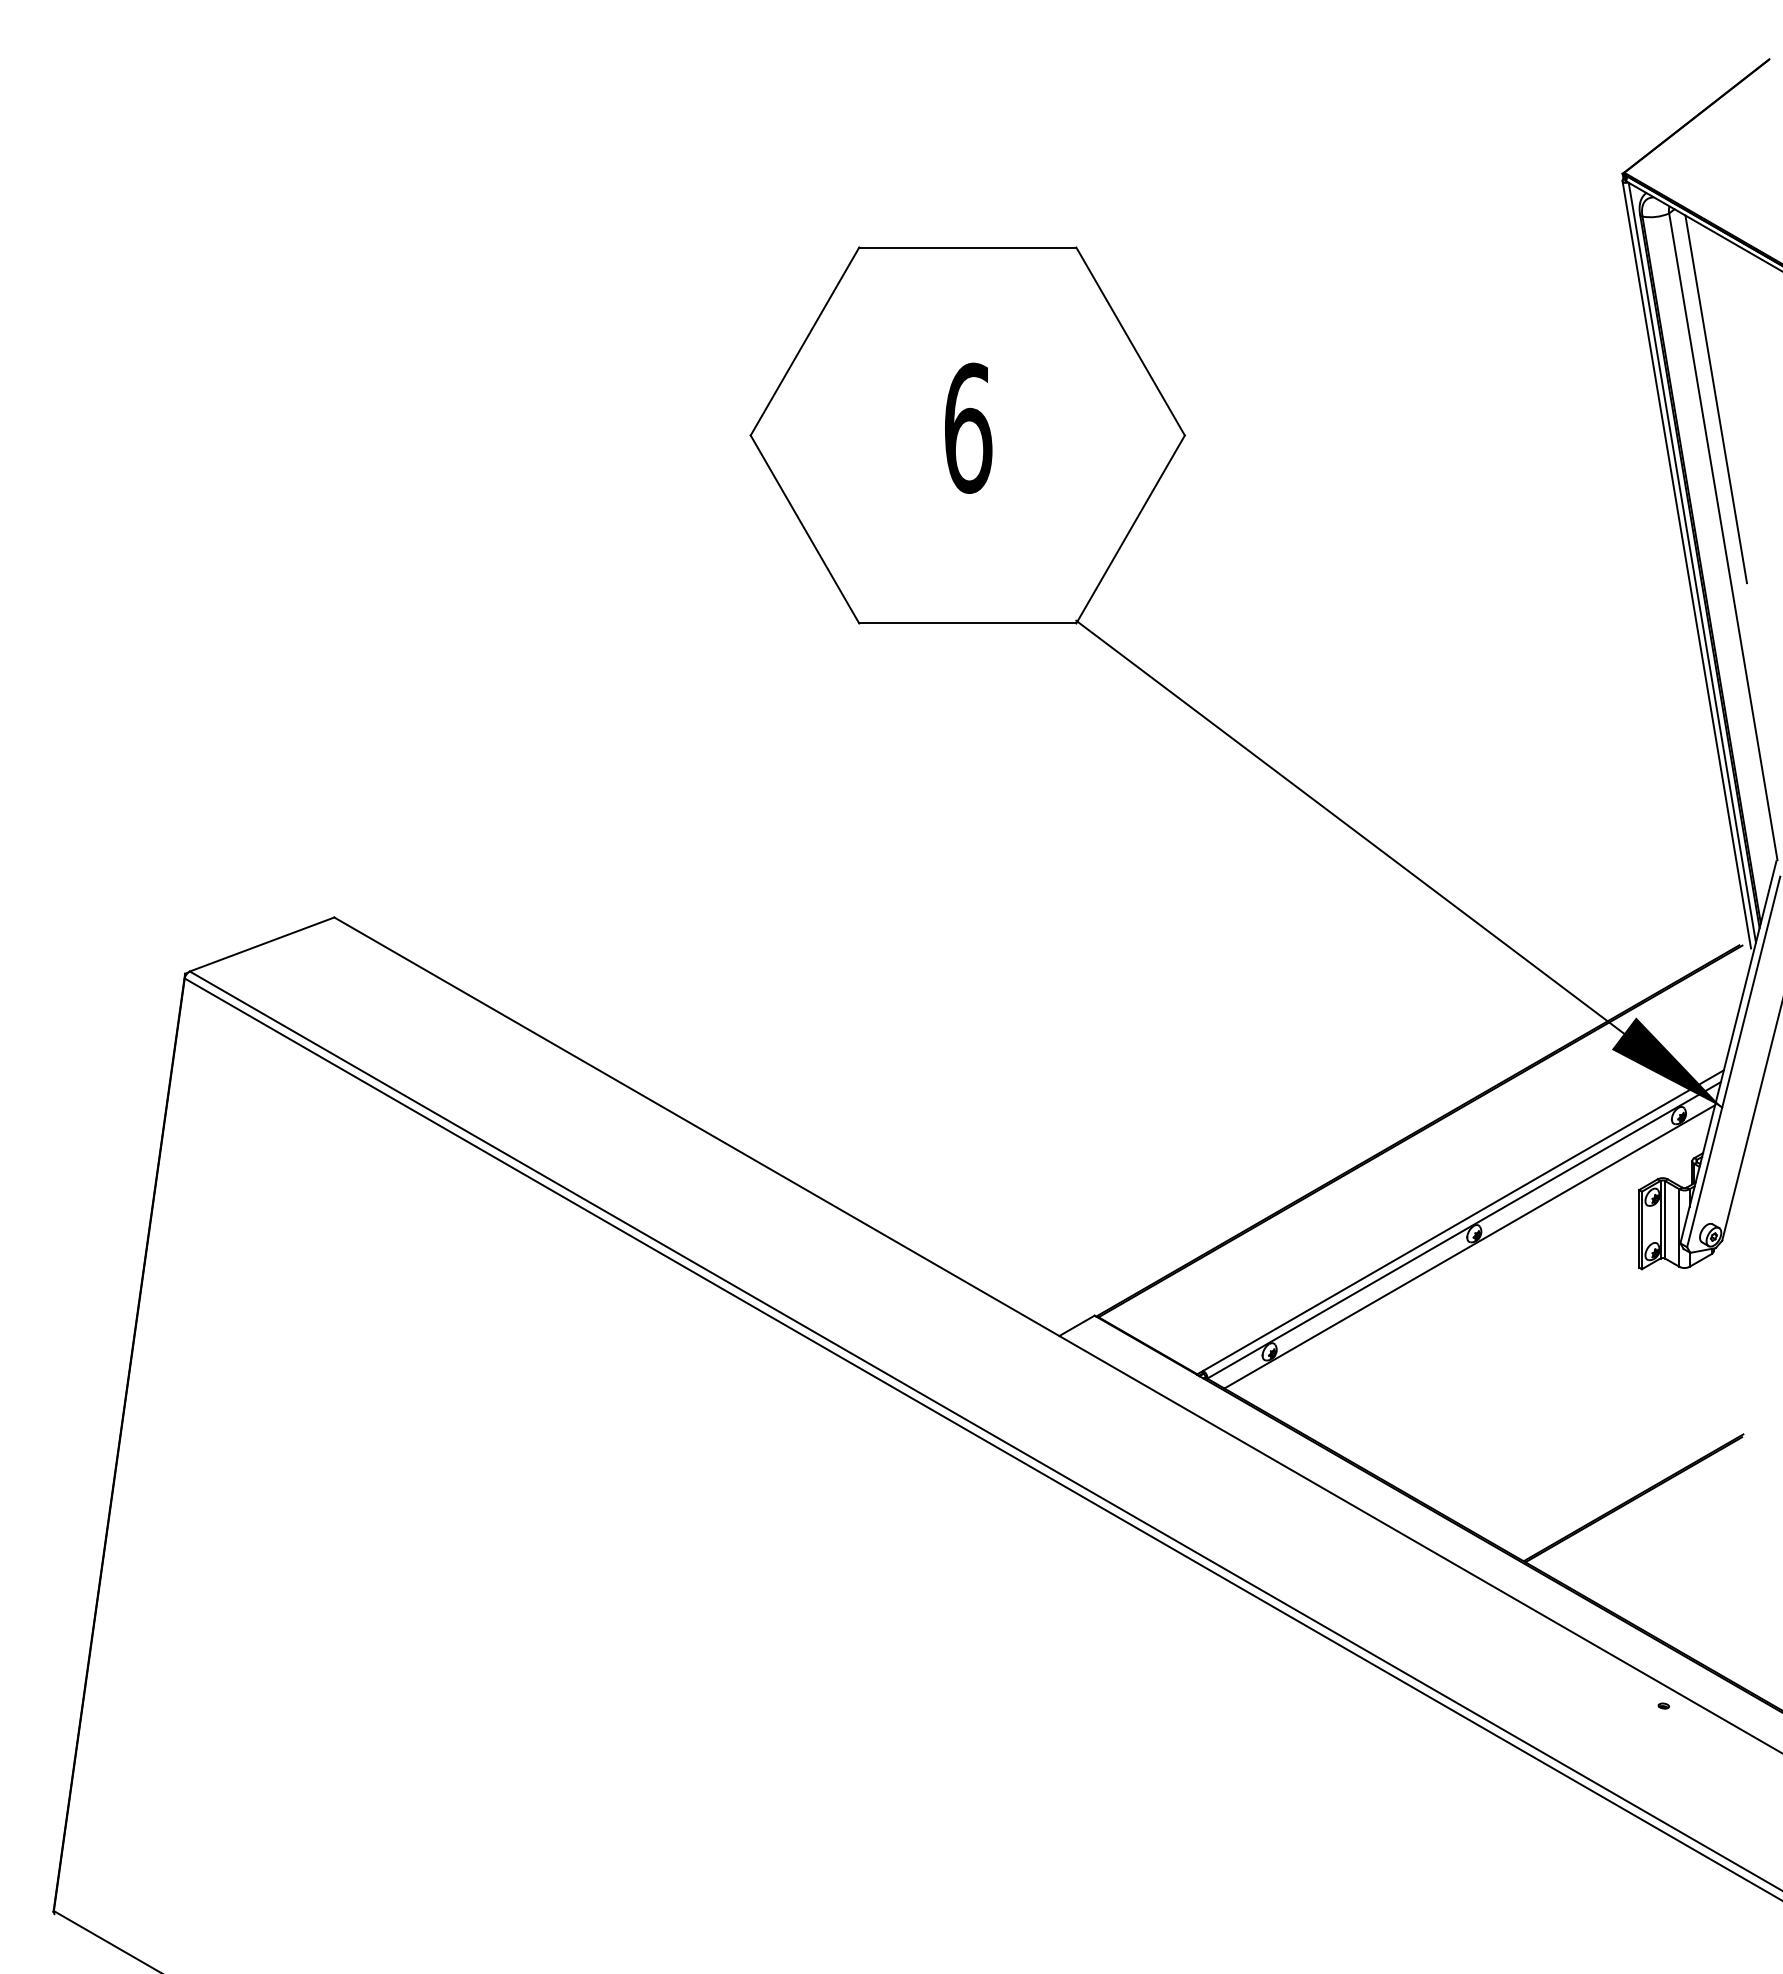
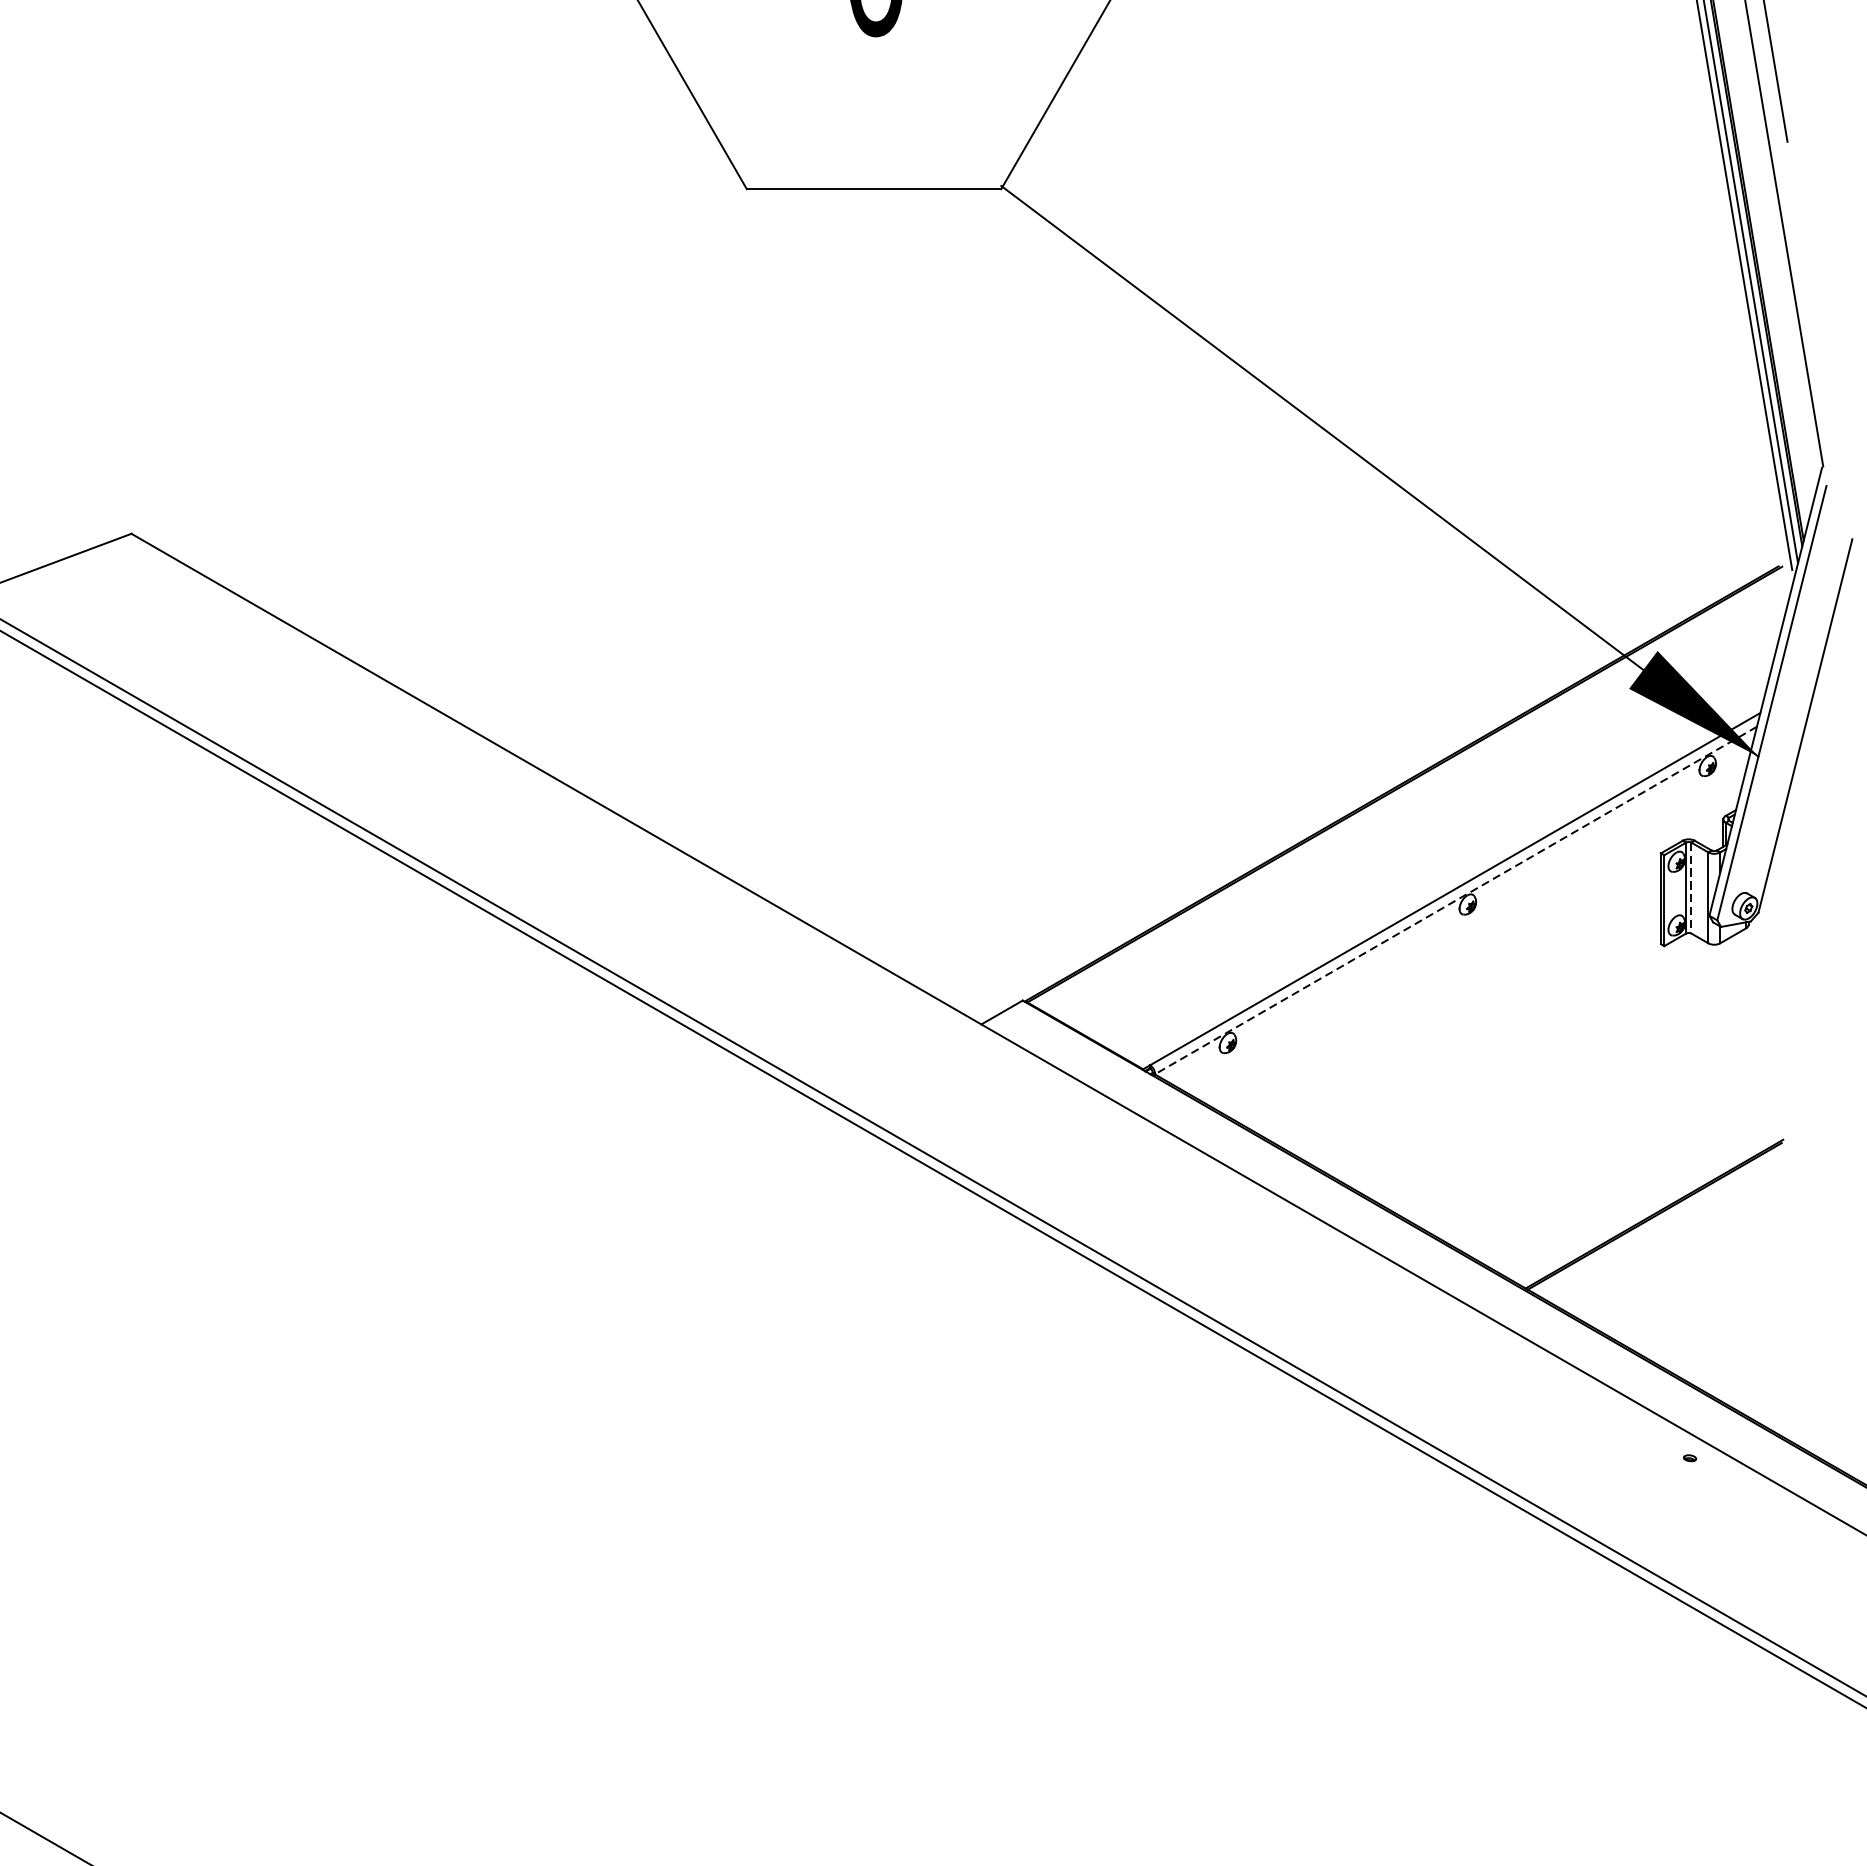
line: (1665, 1219) -> (1691, 887), solid -> dashed
line: (1463, 1230) -> (1455, 900), solid -> dashed
line: (1469, 1246) -> (1462, 919), removed

